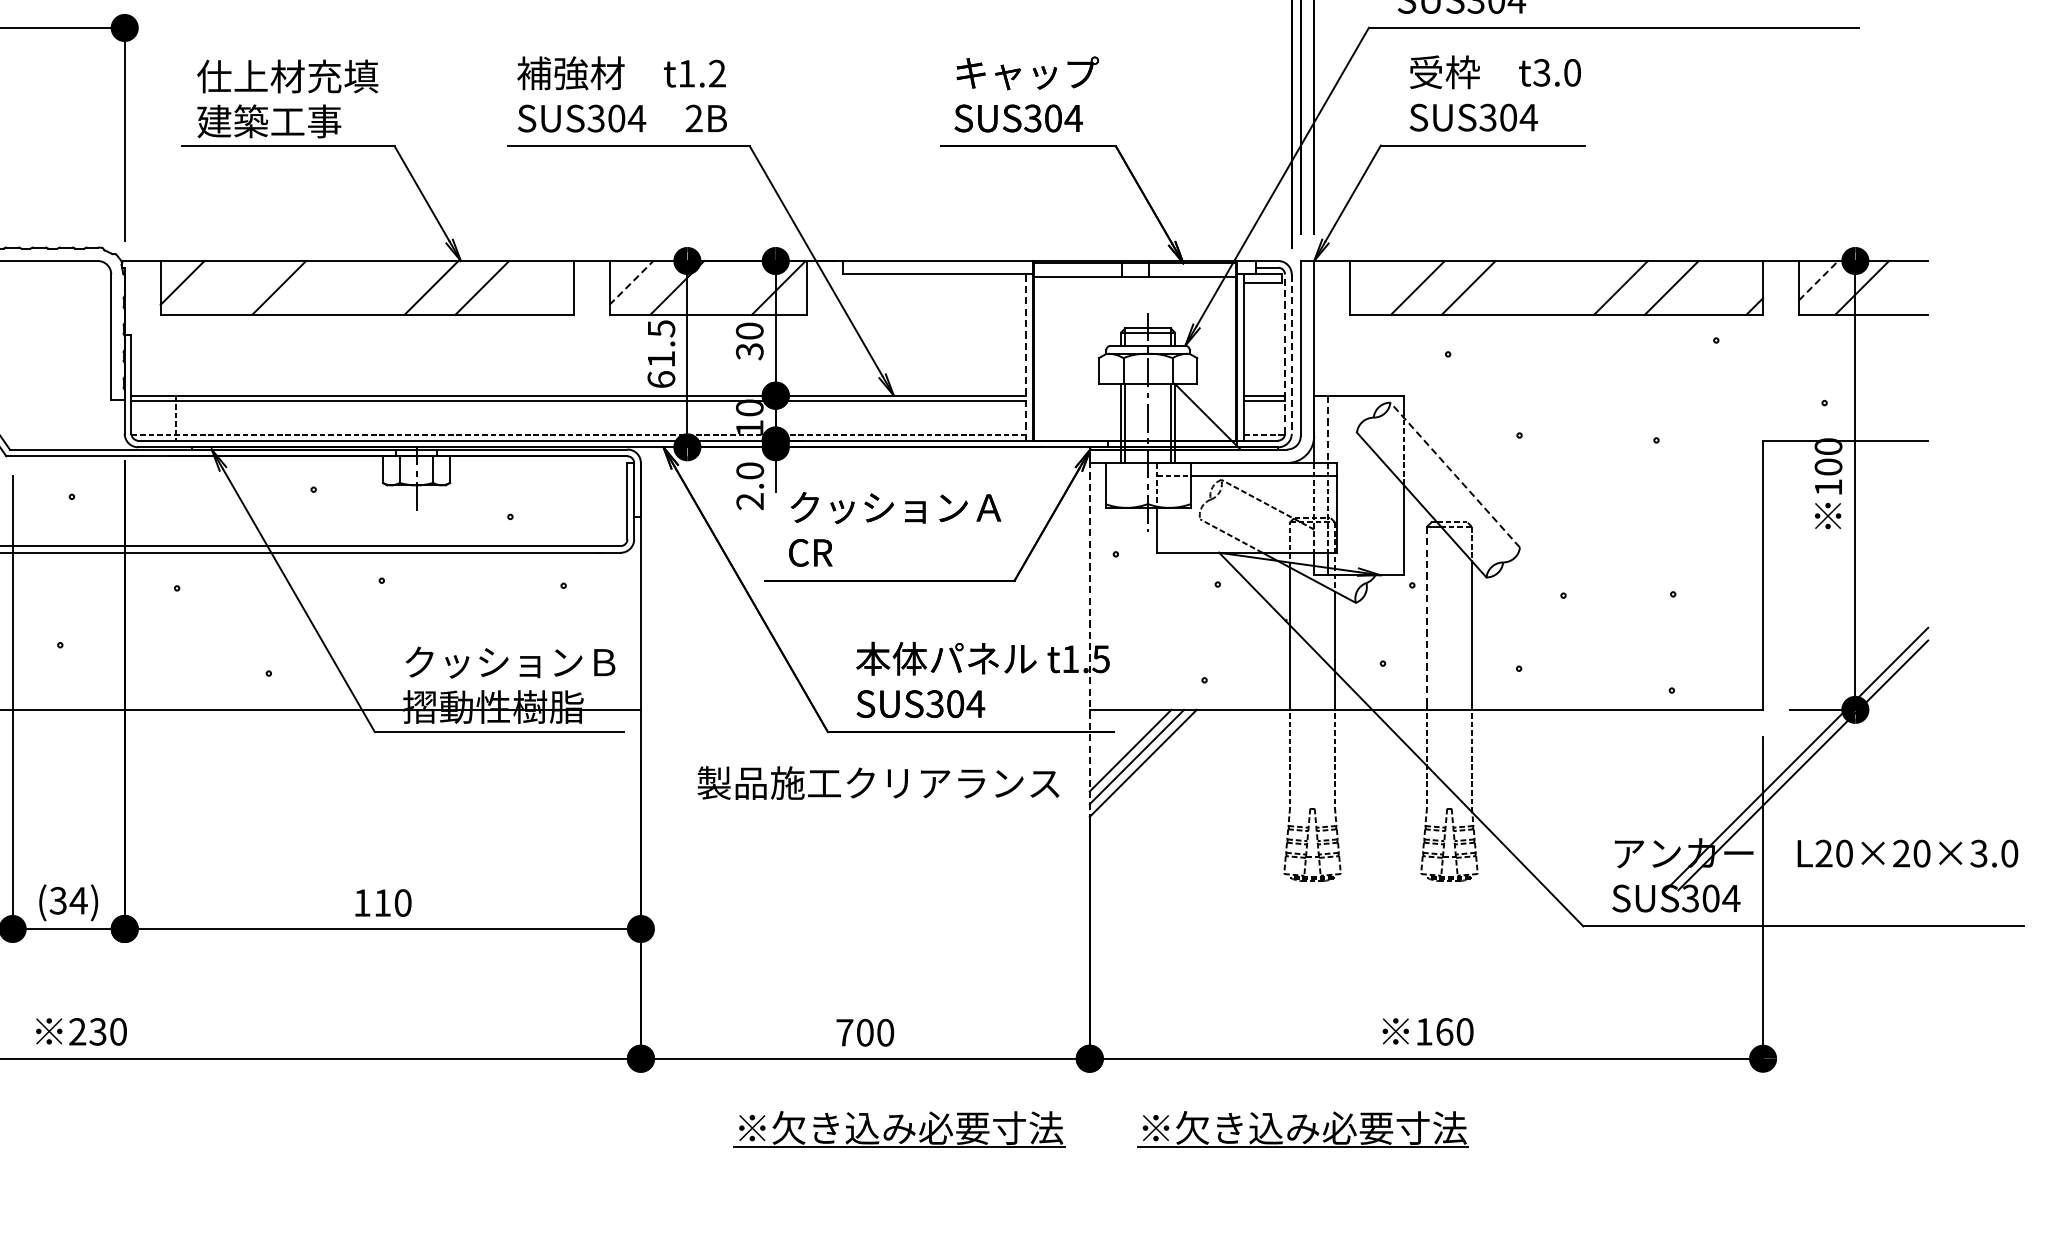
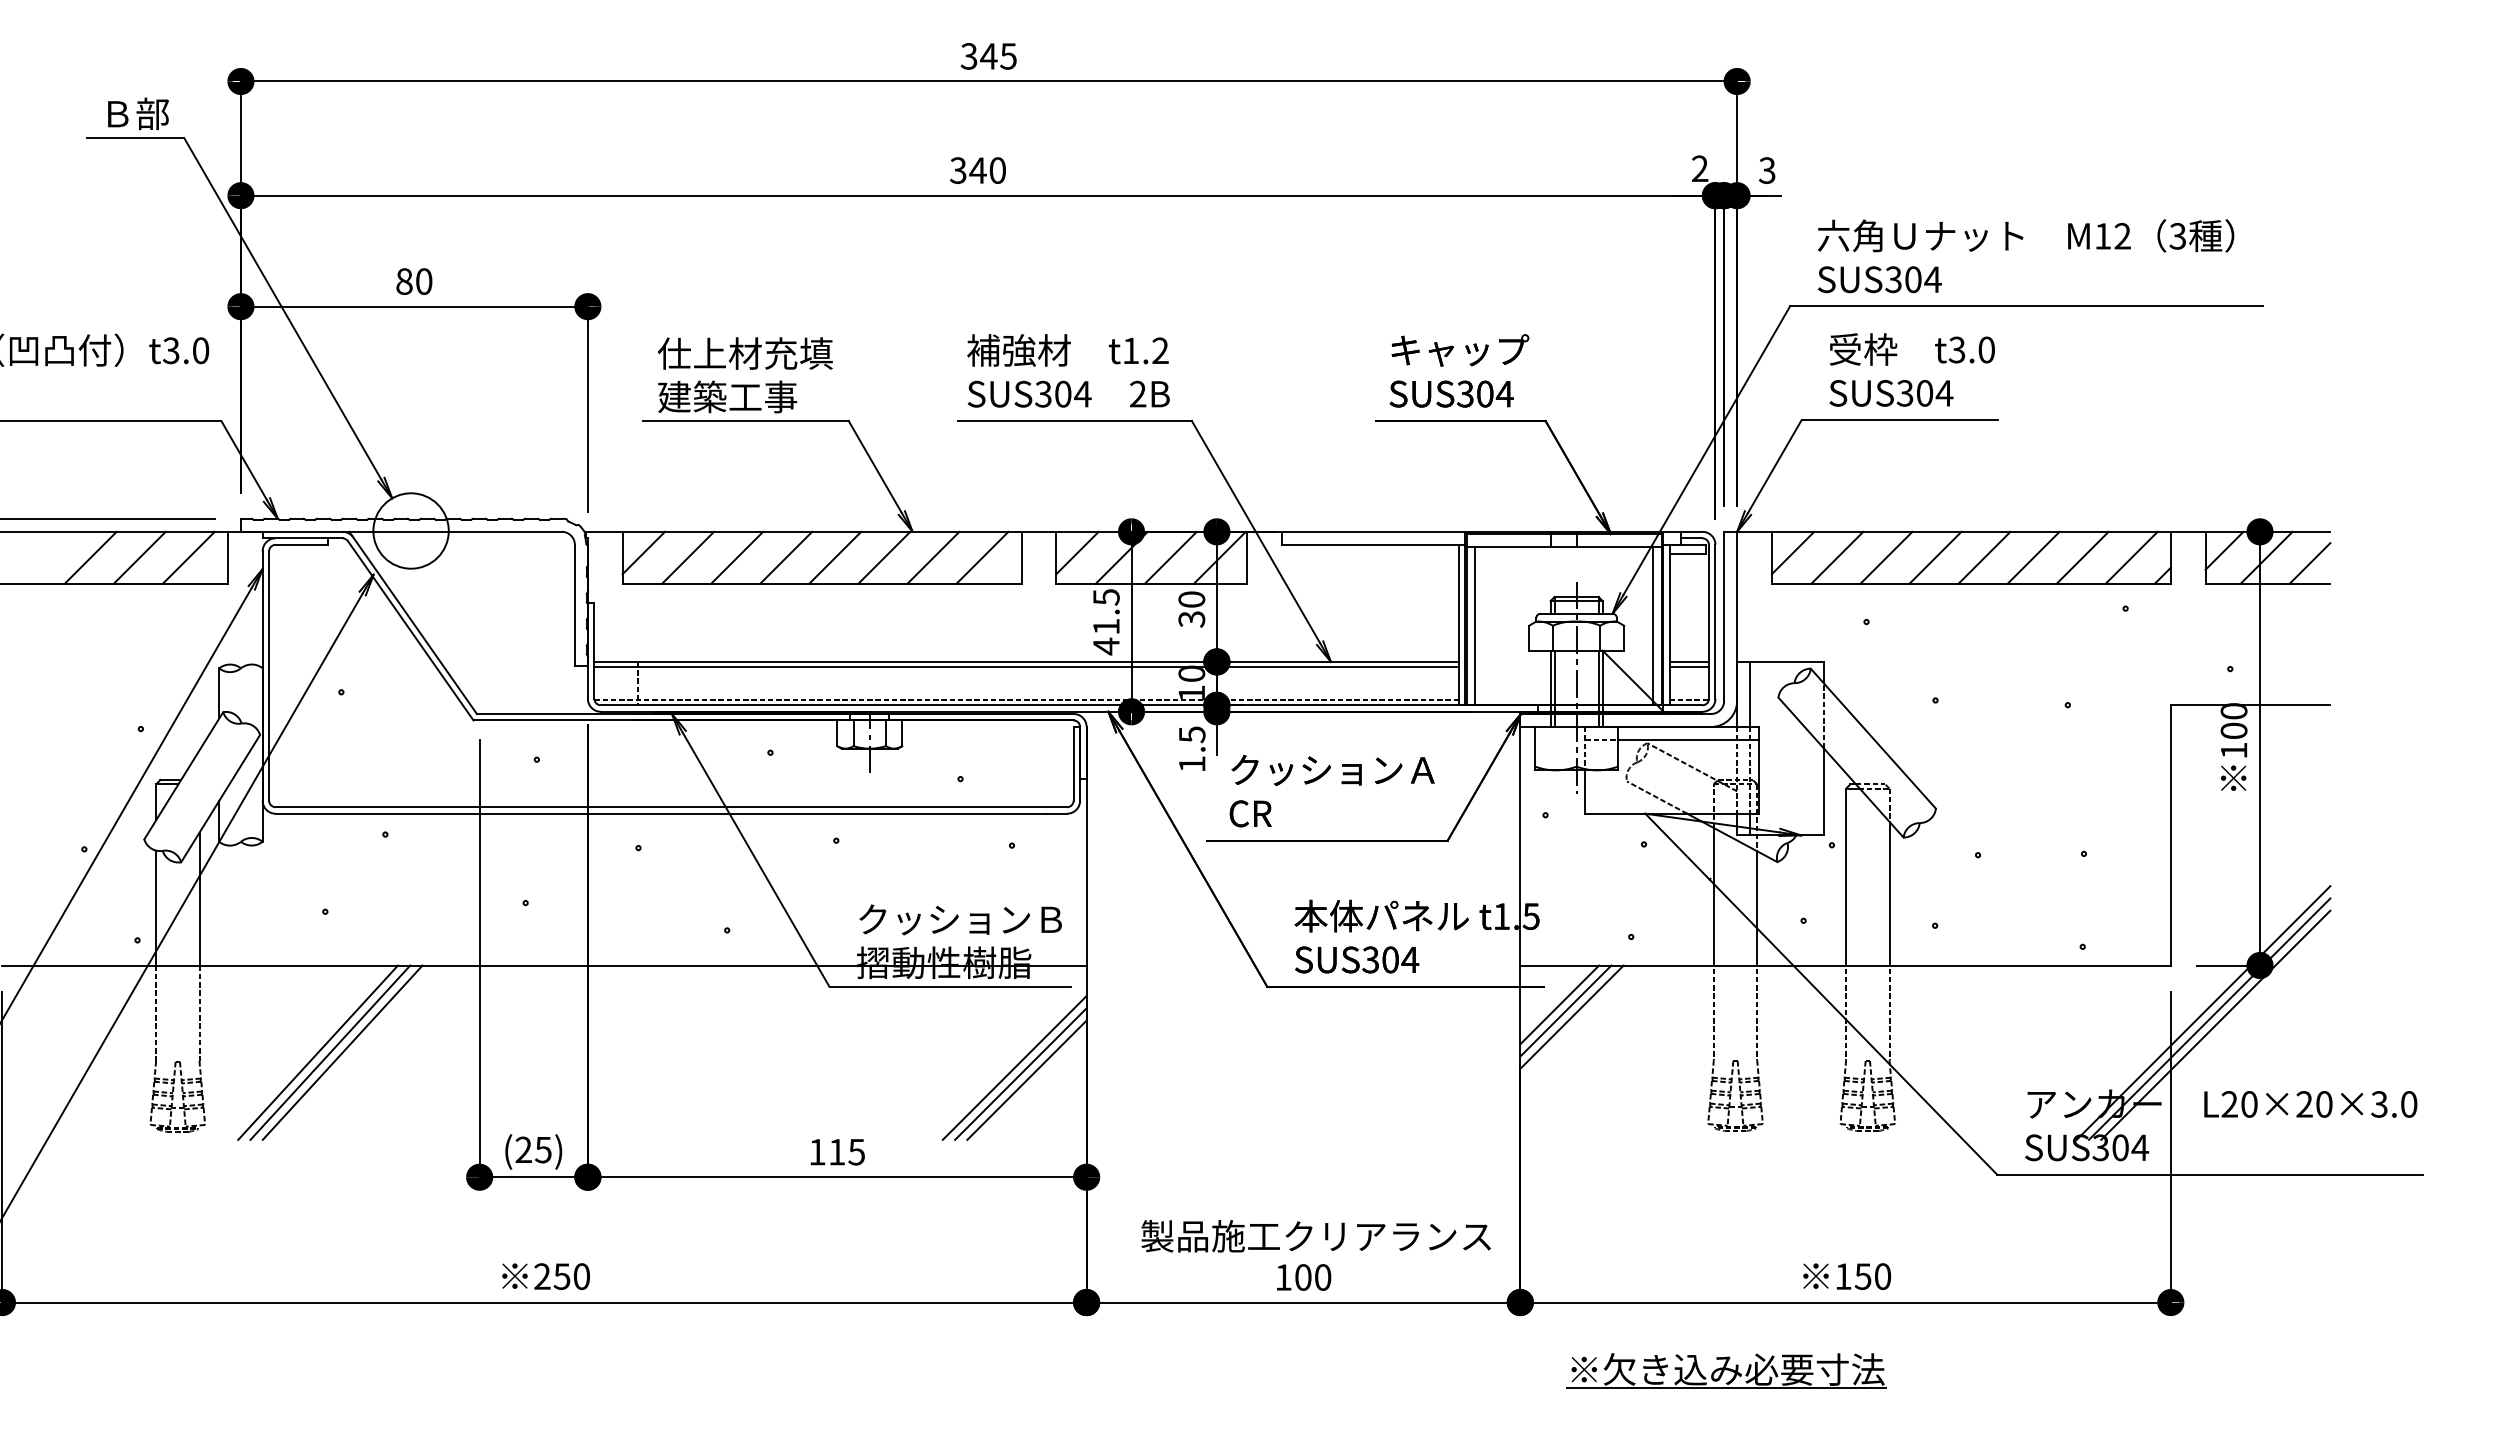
line: (1818, 280) -> (2224, 550), dashed -> solid
line: (1371, 282) -> (1792, 552), added
line: (631, 283) -> (1077, 553), dashed -> solid
line: (228, 287) -> (688, 557), added
line: (330, 287) -> (786, 557), added
line: (381, 287) -> (835, 557), added
line: (533, 287) -> (982, 557), added
line: (727, 287) -> (1170, 557), added
line: (1519, 287) -> (1935, 557), added
line: (1570, 287) -> (1984, 557), added
line: (1722, 287) -> (2131, 557), added
line: (1906, 293) -> (2309, 563), added
line: (1284, 353) -> (1708, 621), dashed -> solid
line: (1291, 353) -> (1715, 621), dashed -> solid
line: (1025, 357) -> (1458, 625), dashed -> solid
line: (1043, 358) -> (1475, 626), added
line: (1227, 358) -> (1653, 626), added
text: (661, 379) -> (1106, 646), 61.5 -> 41.5
line: (1328, 429) -> (1750, 694), dashed -> solid
line: (1455, 474) -> (1873, 738), dashed -> solid
text: (749, 486) -> (1191, 749), 2.0 -> 1.5
line: (1427, 615) -> (1846, 874), dashed -> solid
line: (1089, 653) -> (1520, 911), dashed -> solid
line: (1809, 770) -> (2215, 1024), added
text: (877, 783) -> (1315, 1236), moved
line: (566, 815) -> (1014, 1067), added
line: (572, 821) -> (1020, 1073), added
line: (578, 827) -> (1026, 1079), added
text: (68, 901) -> (533, 1150), (34) -> (25)
text: (402, 902) -> (856, 1151), 110 -> 115
text: (98, 1031) -> (562, 1276), 230 -> 250
text: (1443, 1031) -> (1862, 1276), 160 -> 150
text: (844, 1032) -> (1283, 1277), 700 -> 100
part: (899, 1129) -> (1336, 1370), removed

